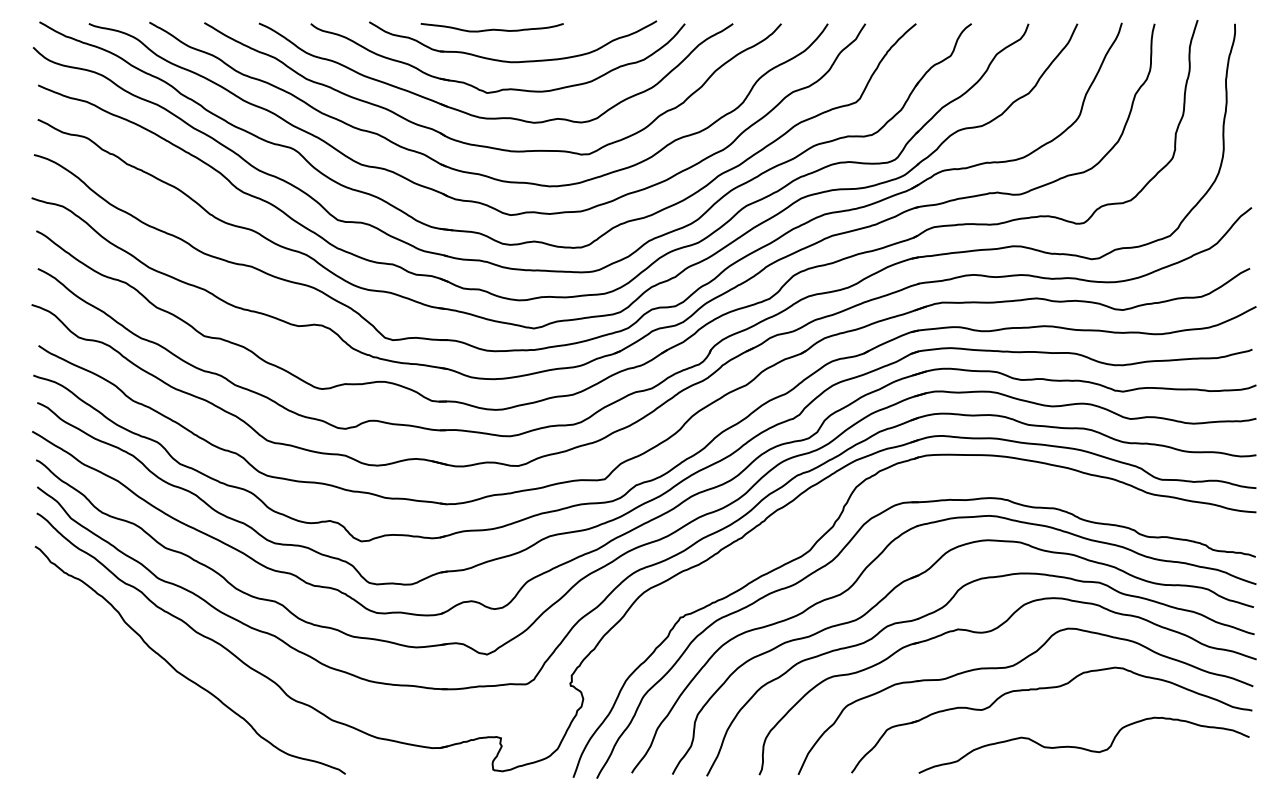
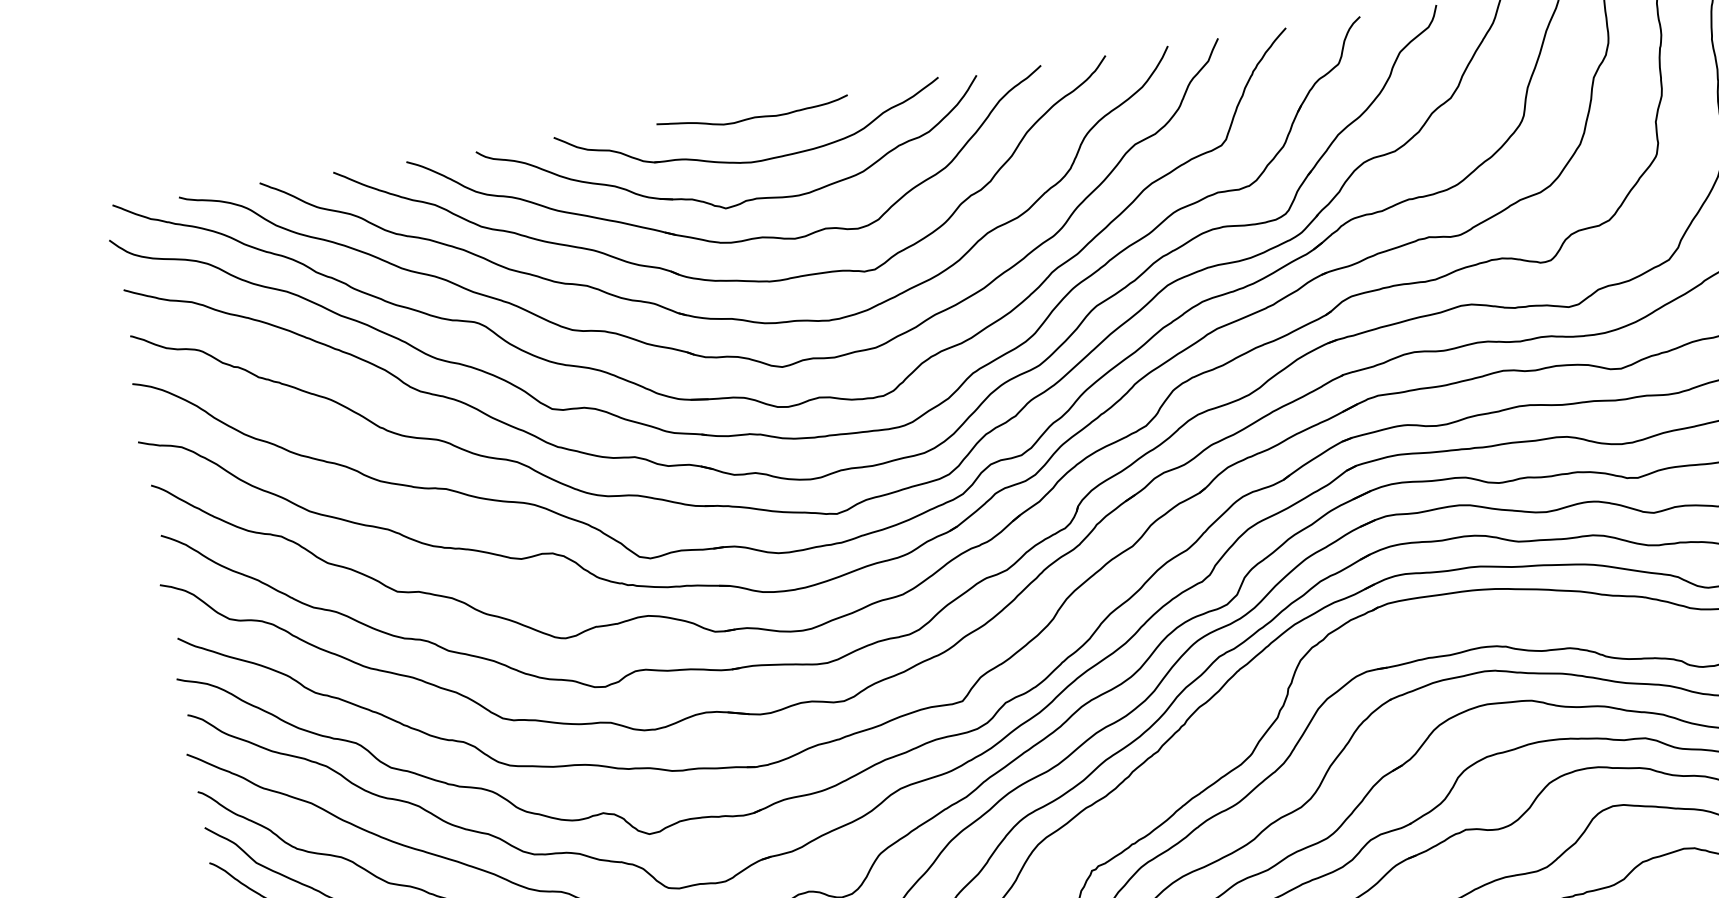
curve: (492, 28) -> (753, 115), moved

